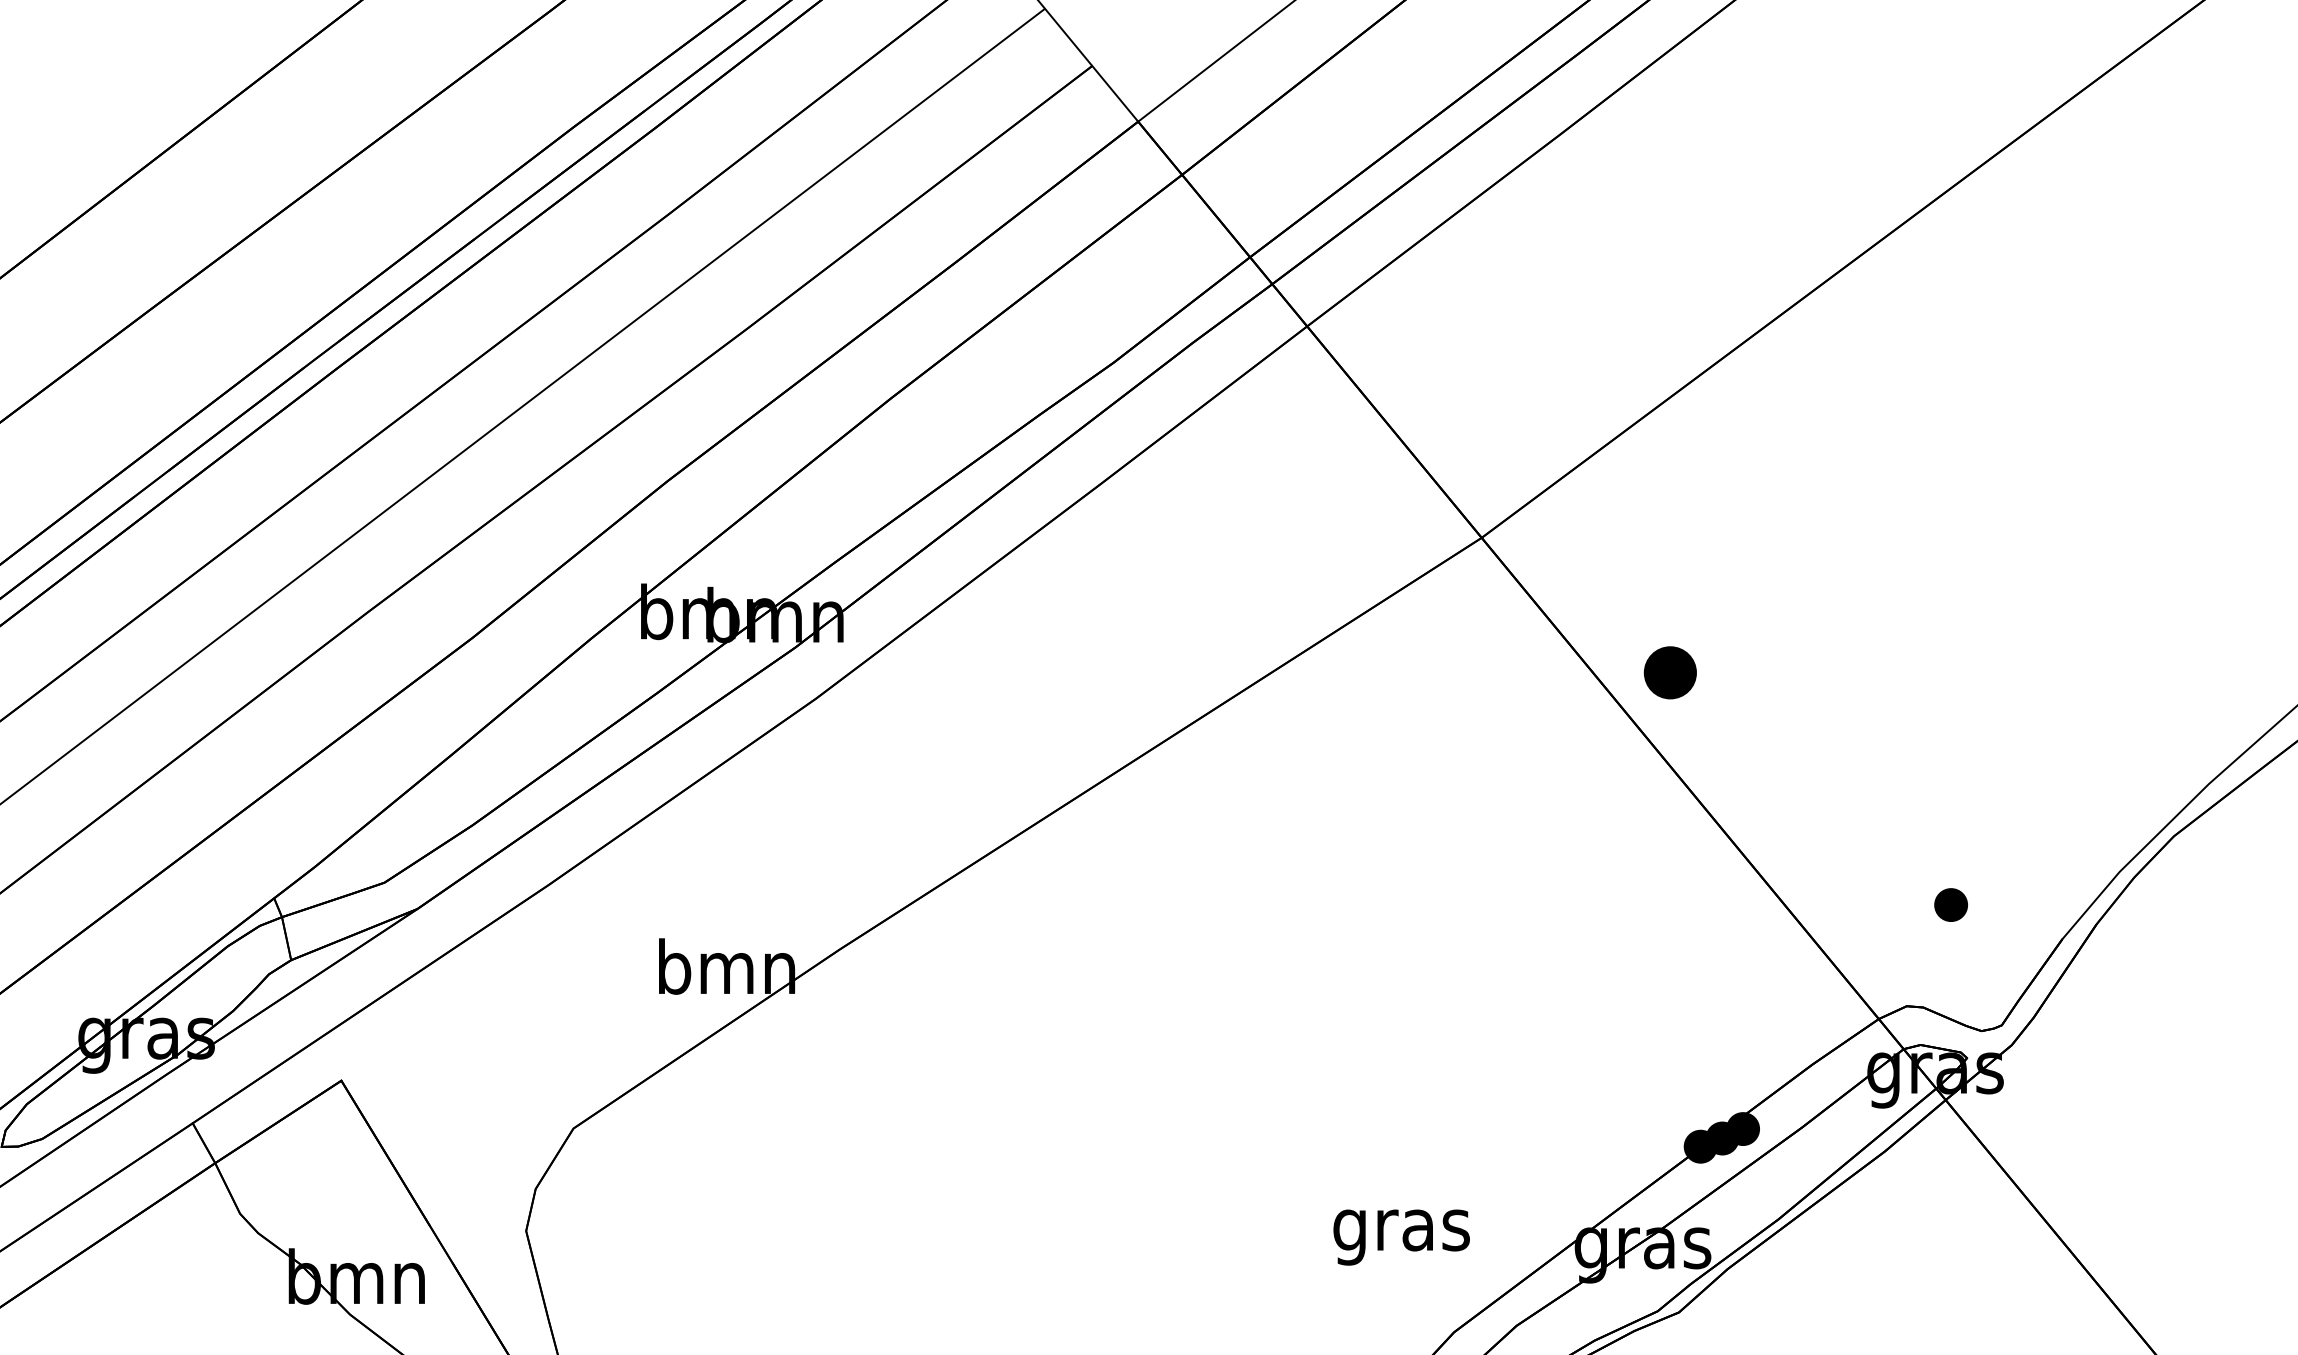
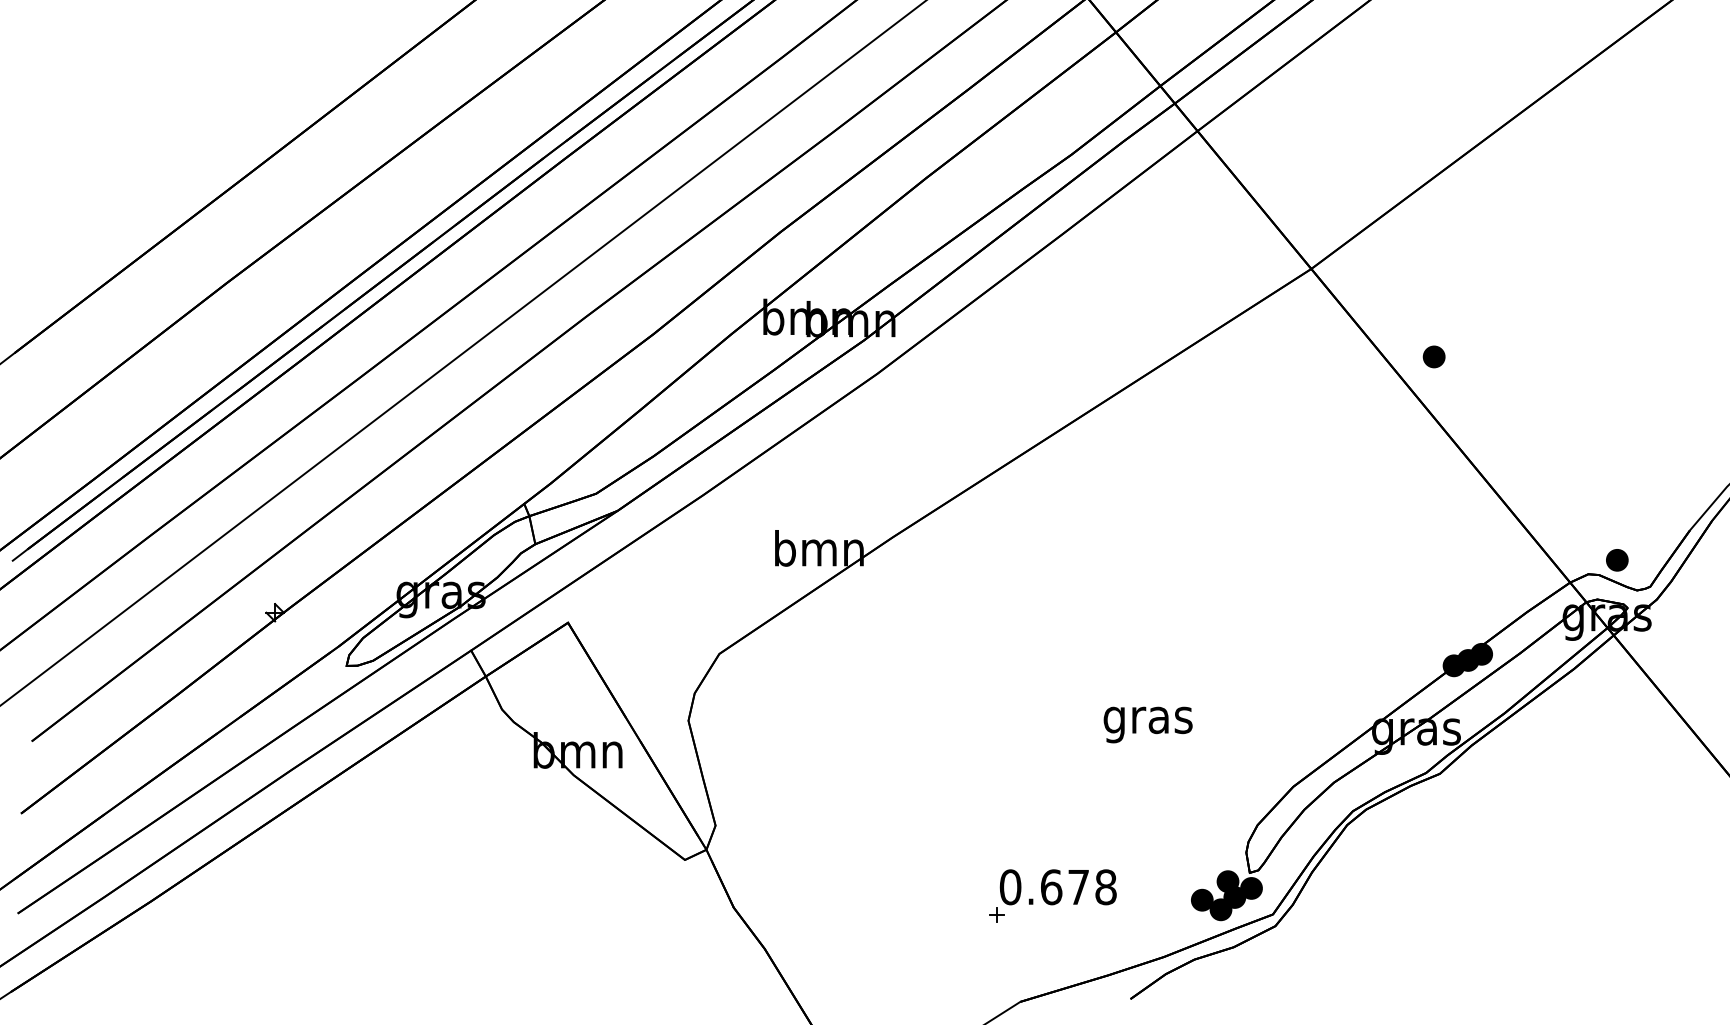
part: (1669, 672) -> (1433, 356), size x0.62
part: (1951, 905) -> (1617, 560), moved
text: (1400, 1236) -> (1147, 724), moved

